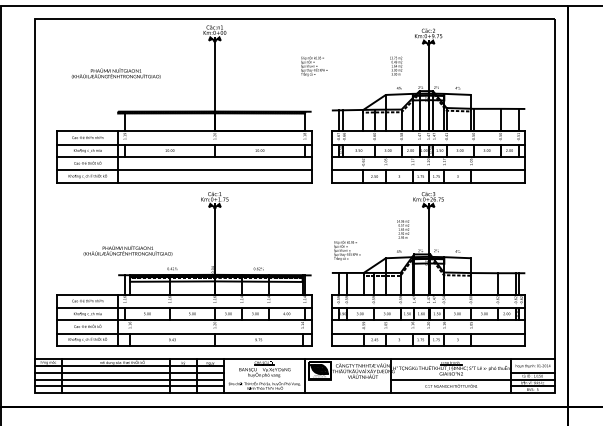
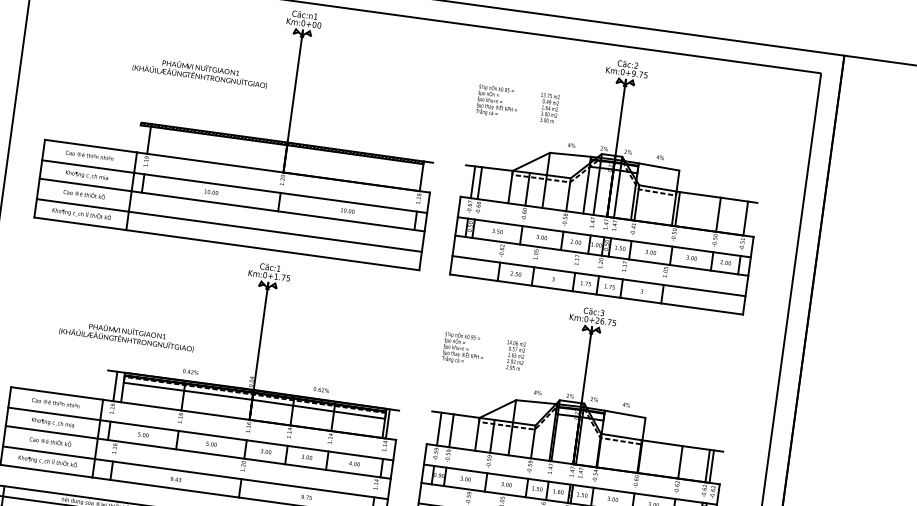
text: (396, 65) -> (549, 107), moved
text: (314, 66) -> (497, 101), moved
text: (115, 73) -> (199, 71), moved
text: (403, 229) -> (515, 355), moved
text: (347, 250) -> (463, 348), moved

